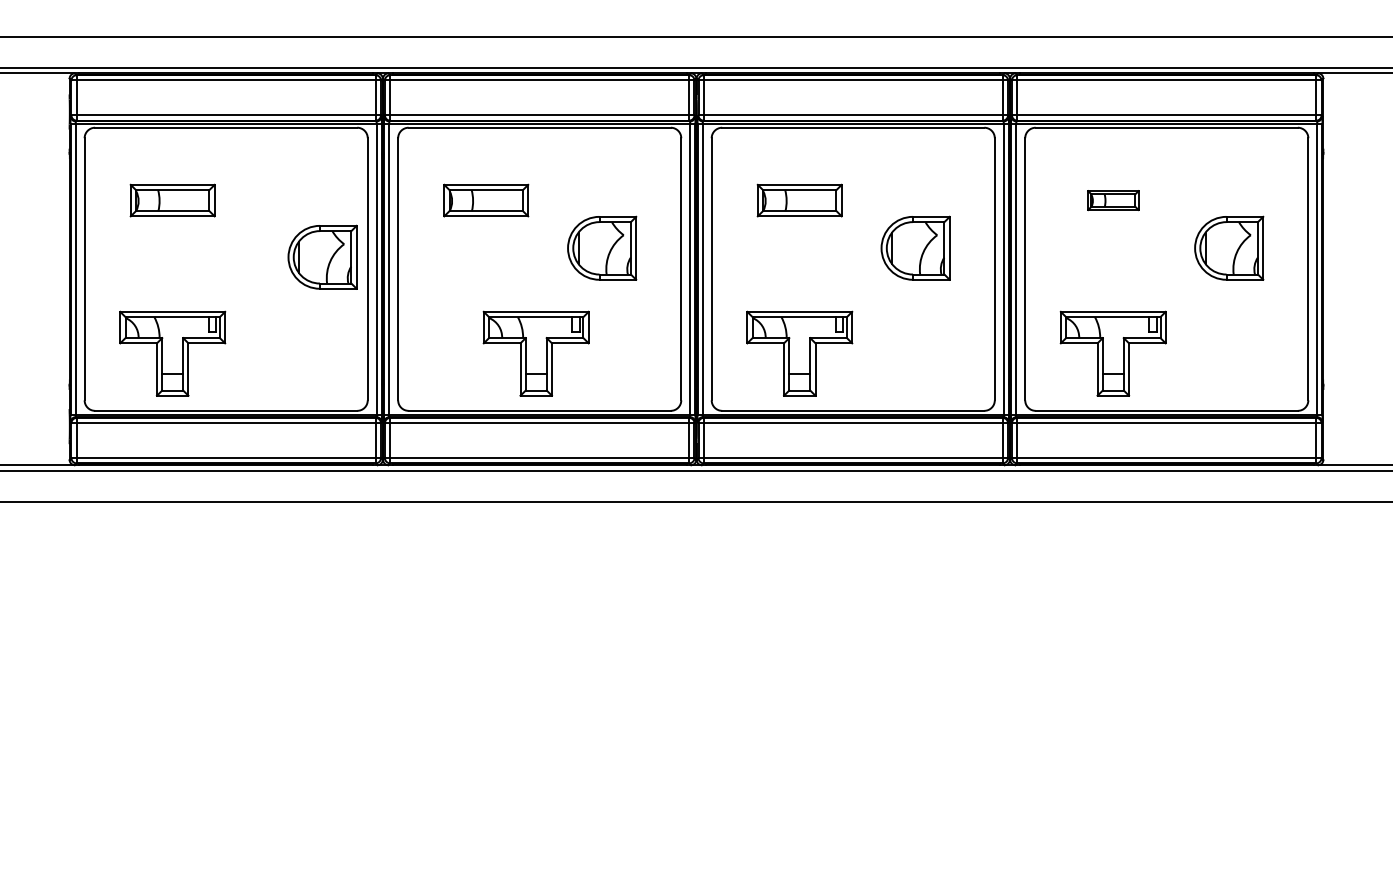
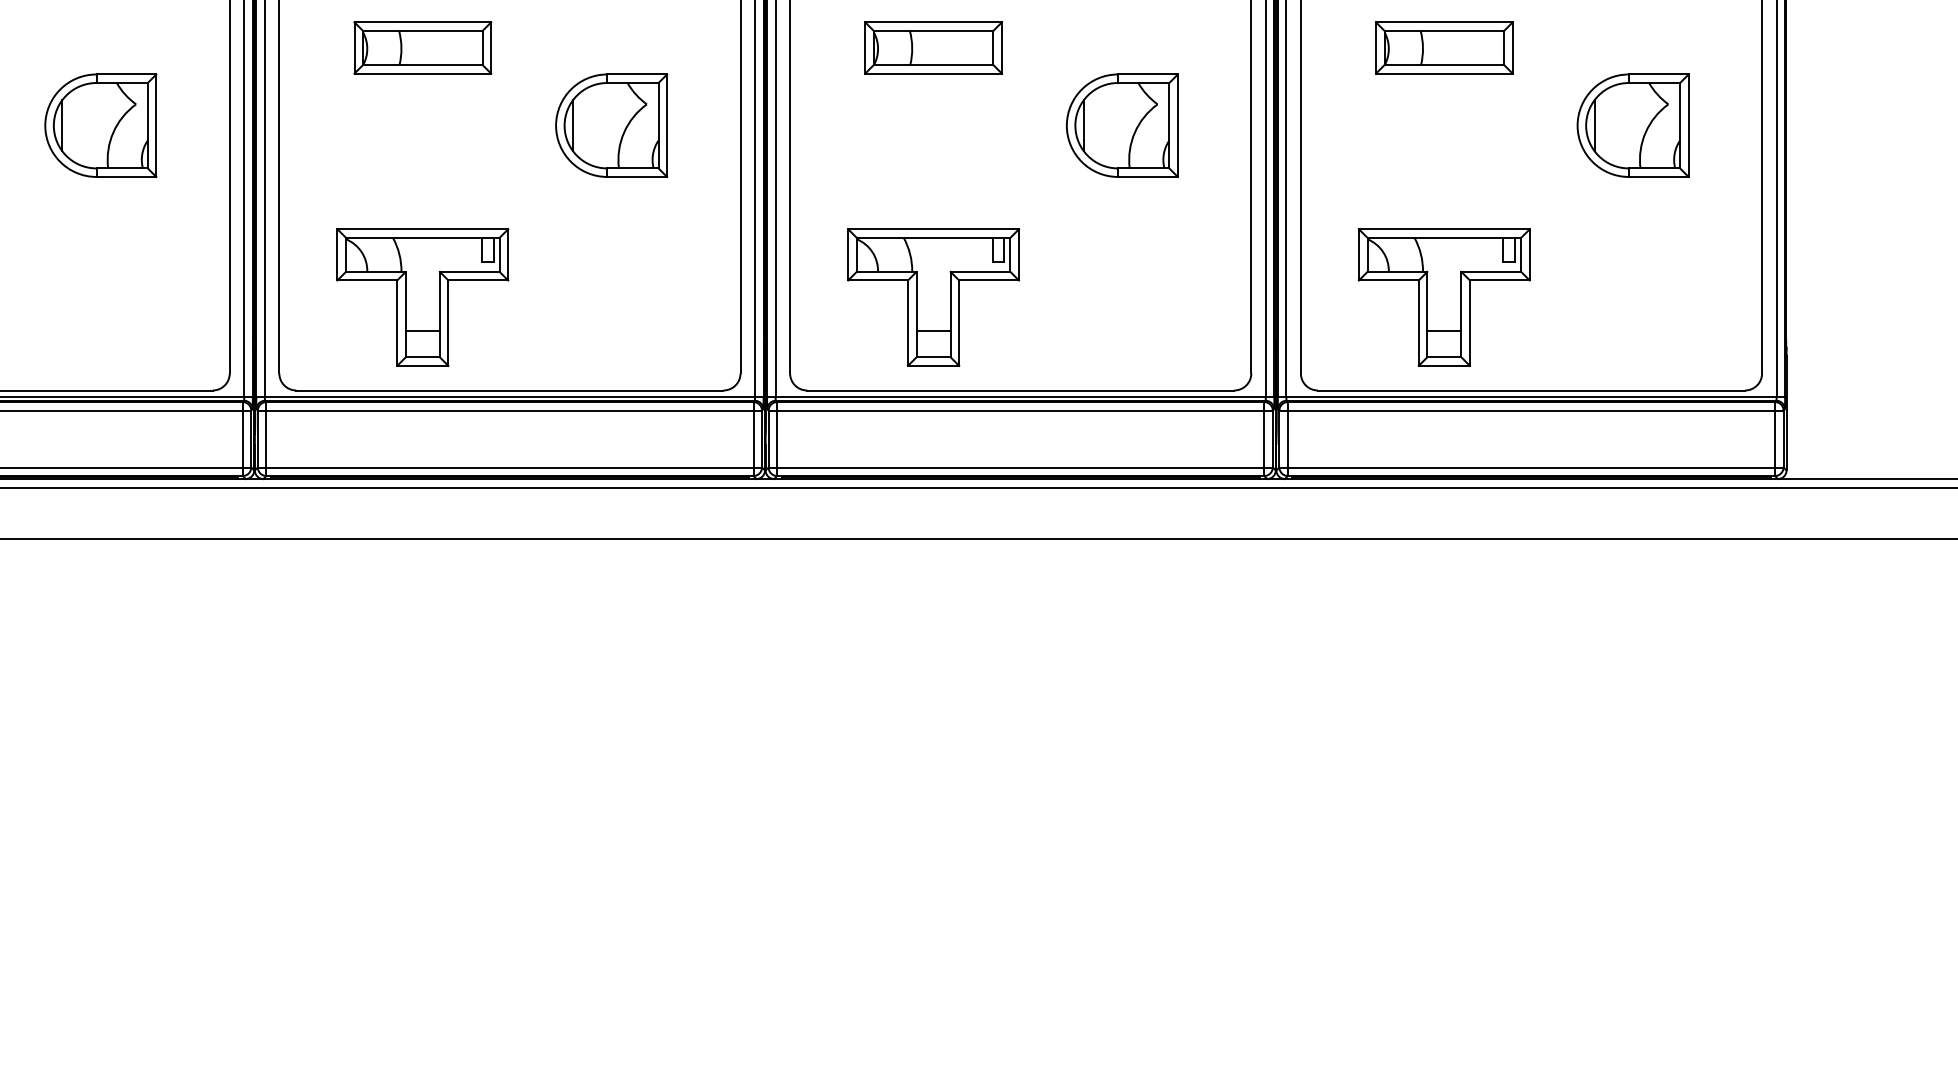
part: (1113, 200) -> (1444, 47), size x1.67
part: (322, 256) -> (100, 124), moved
part: (535, 353) -> (421, 297), moved

